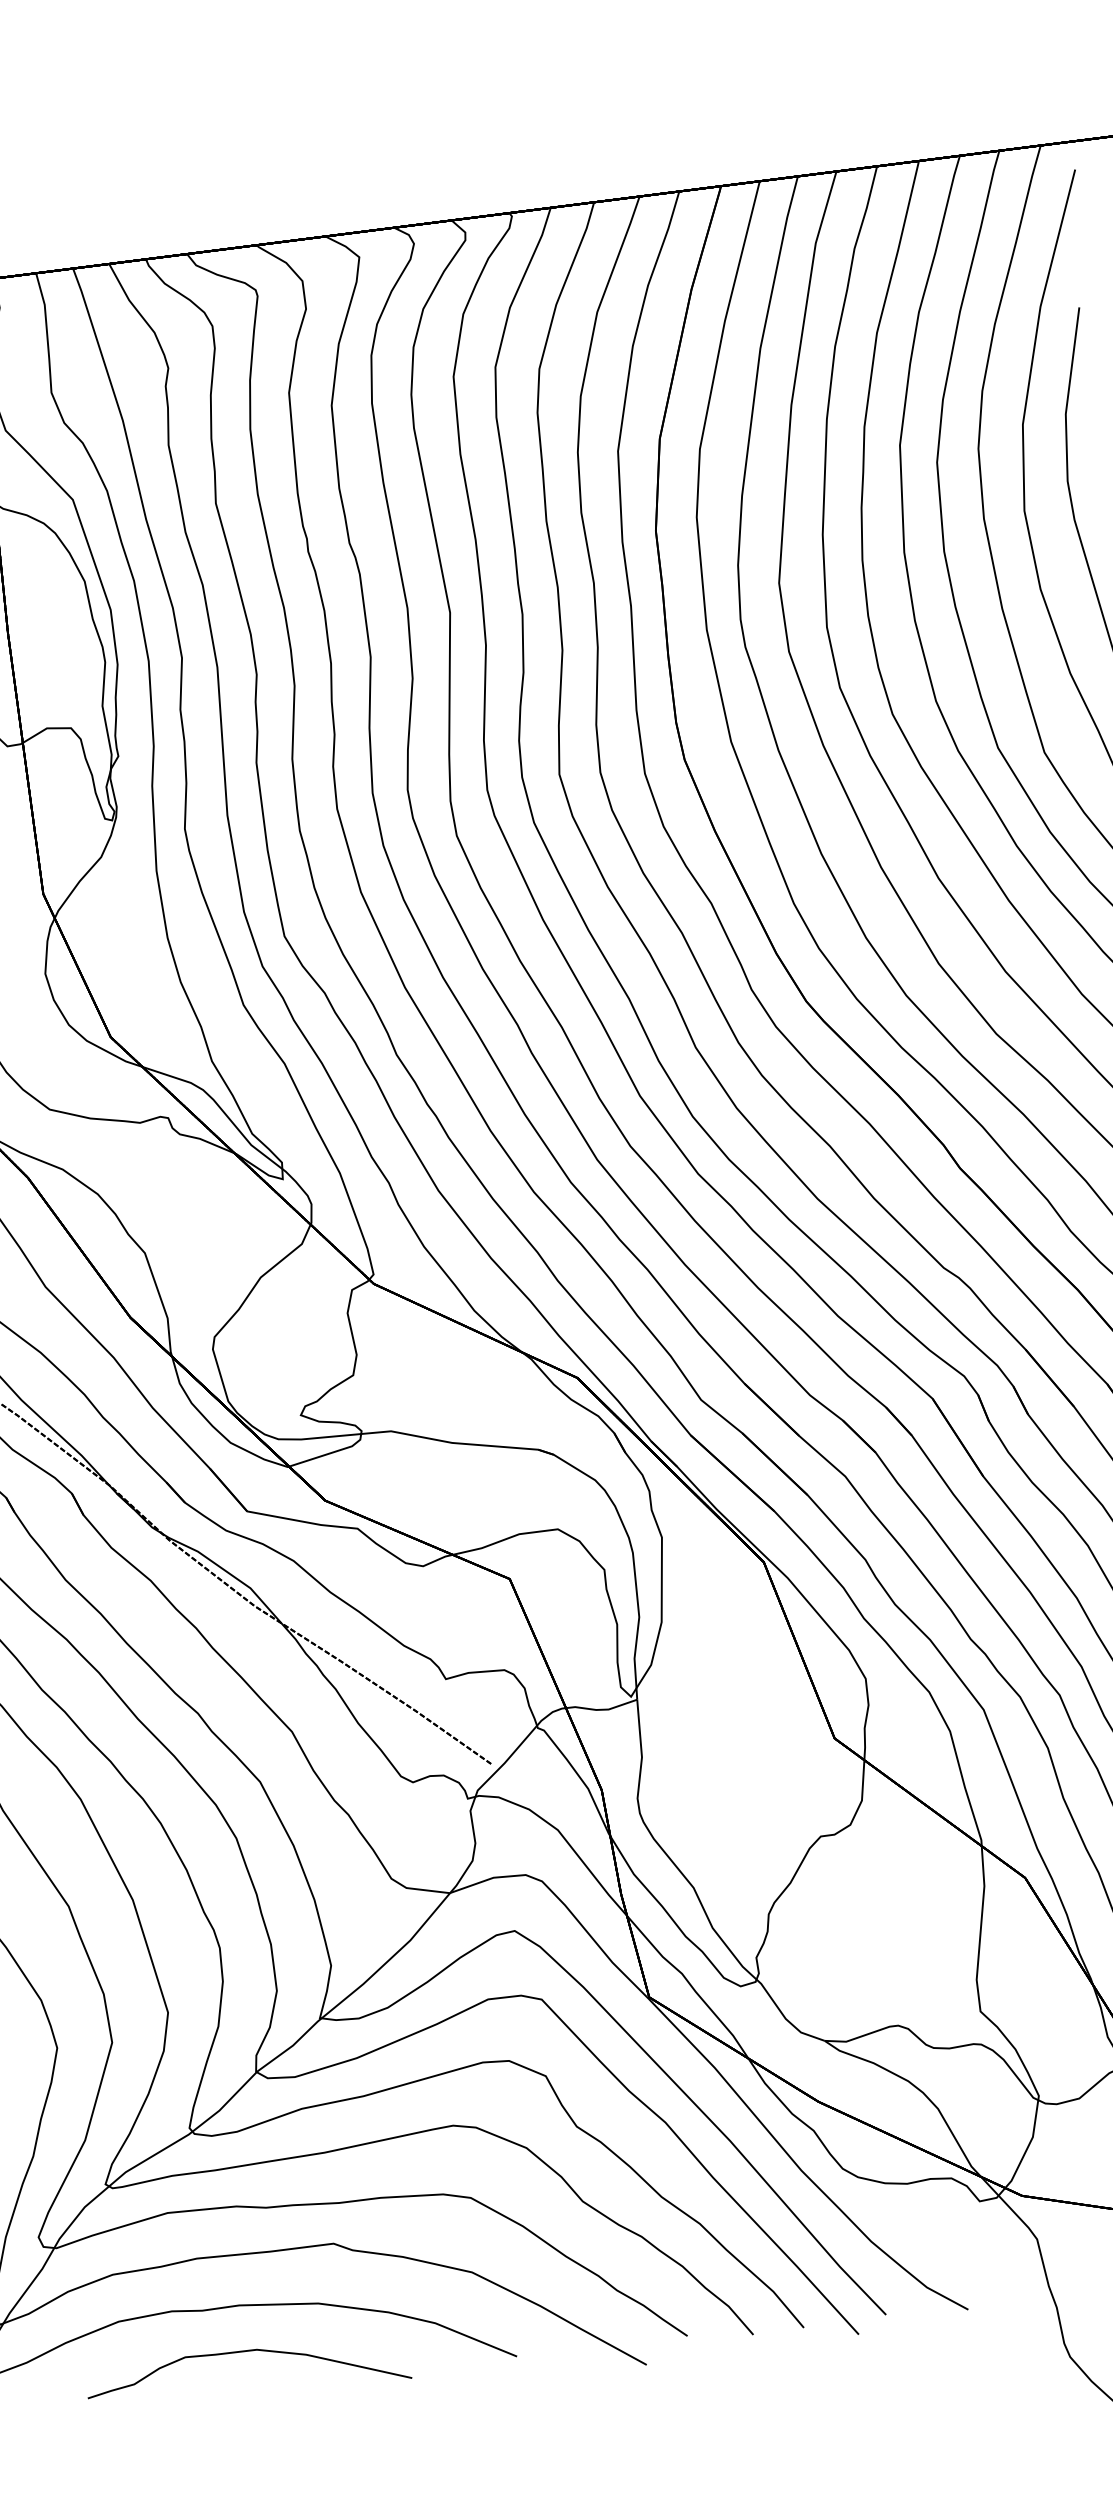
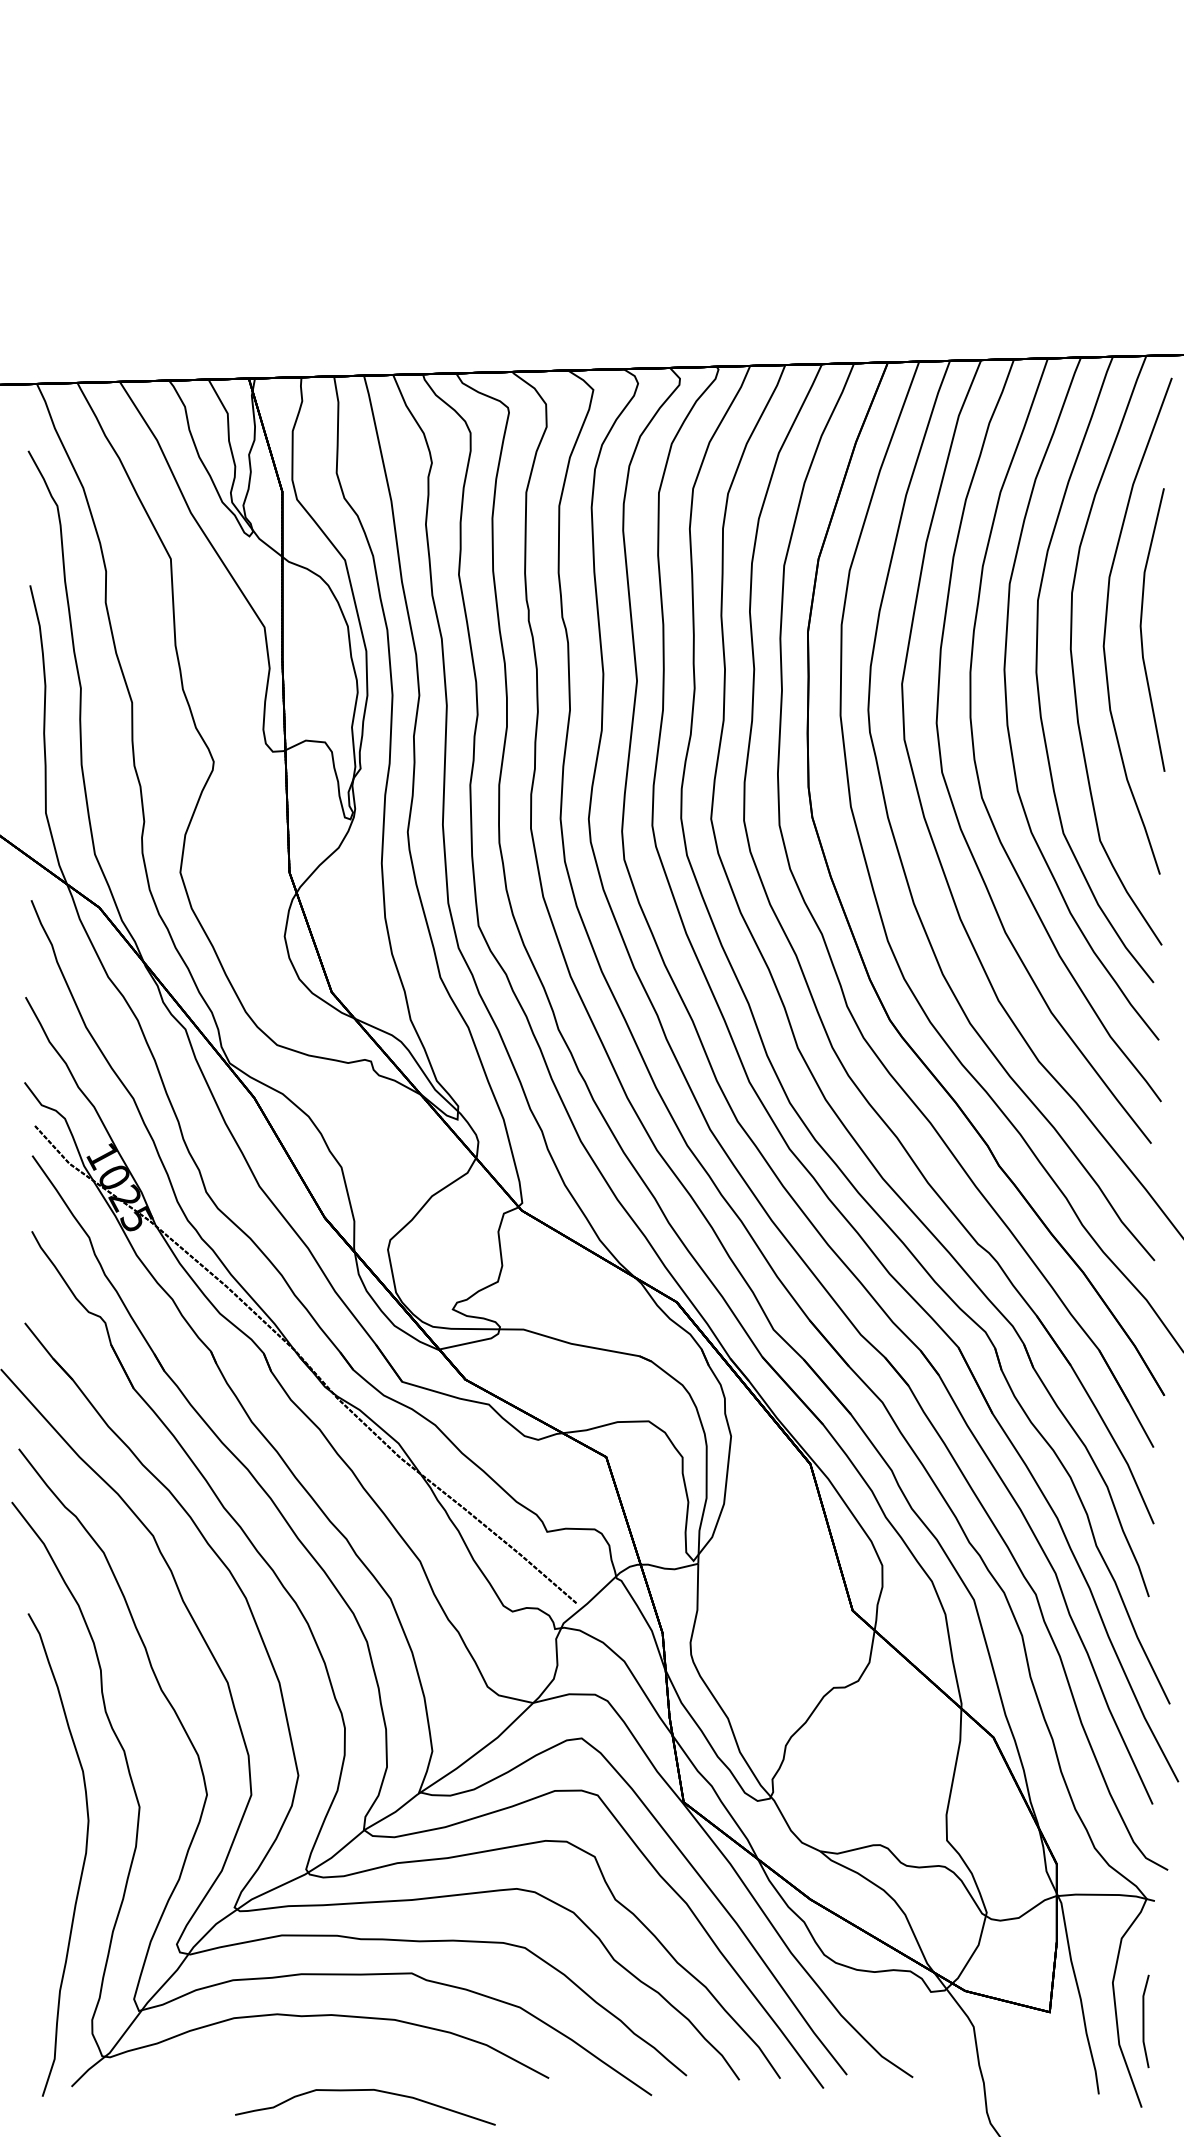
curve: (246, 2351) -> (365, 2090), moved

